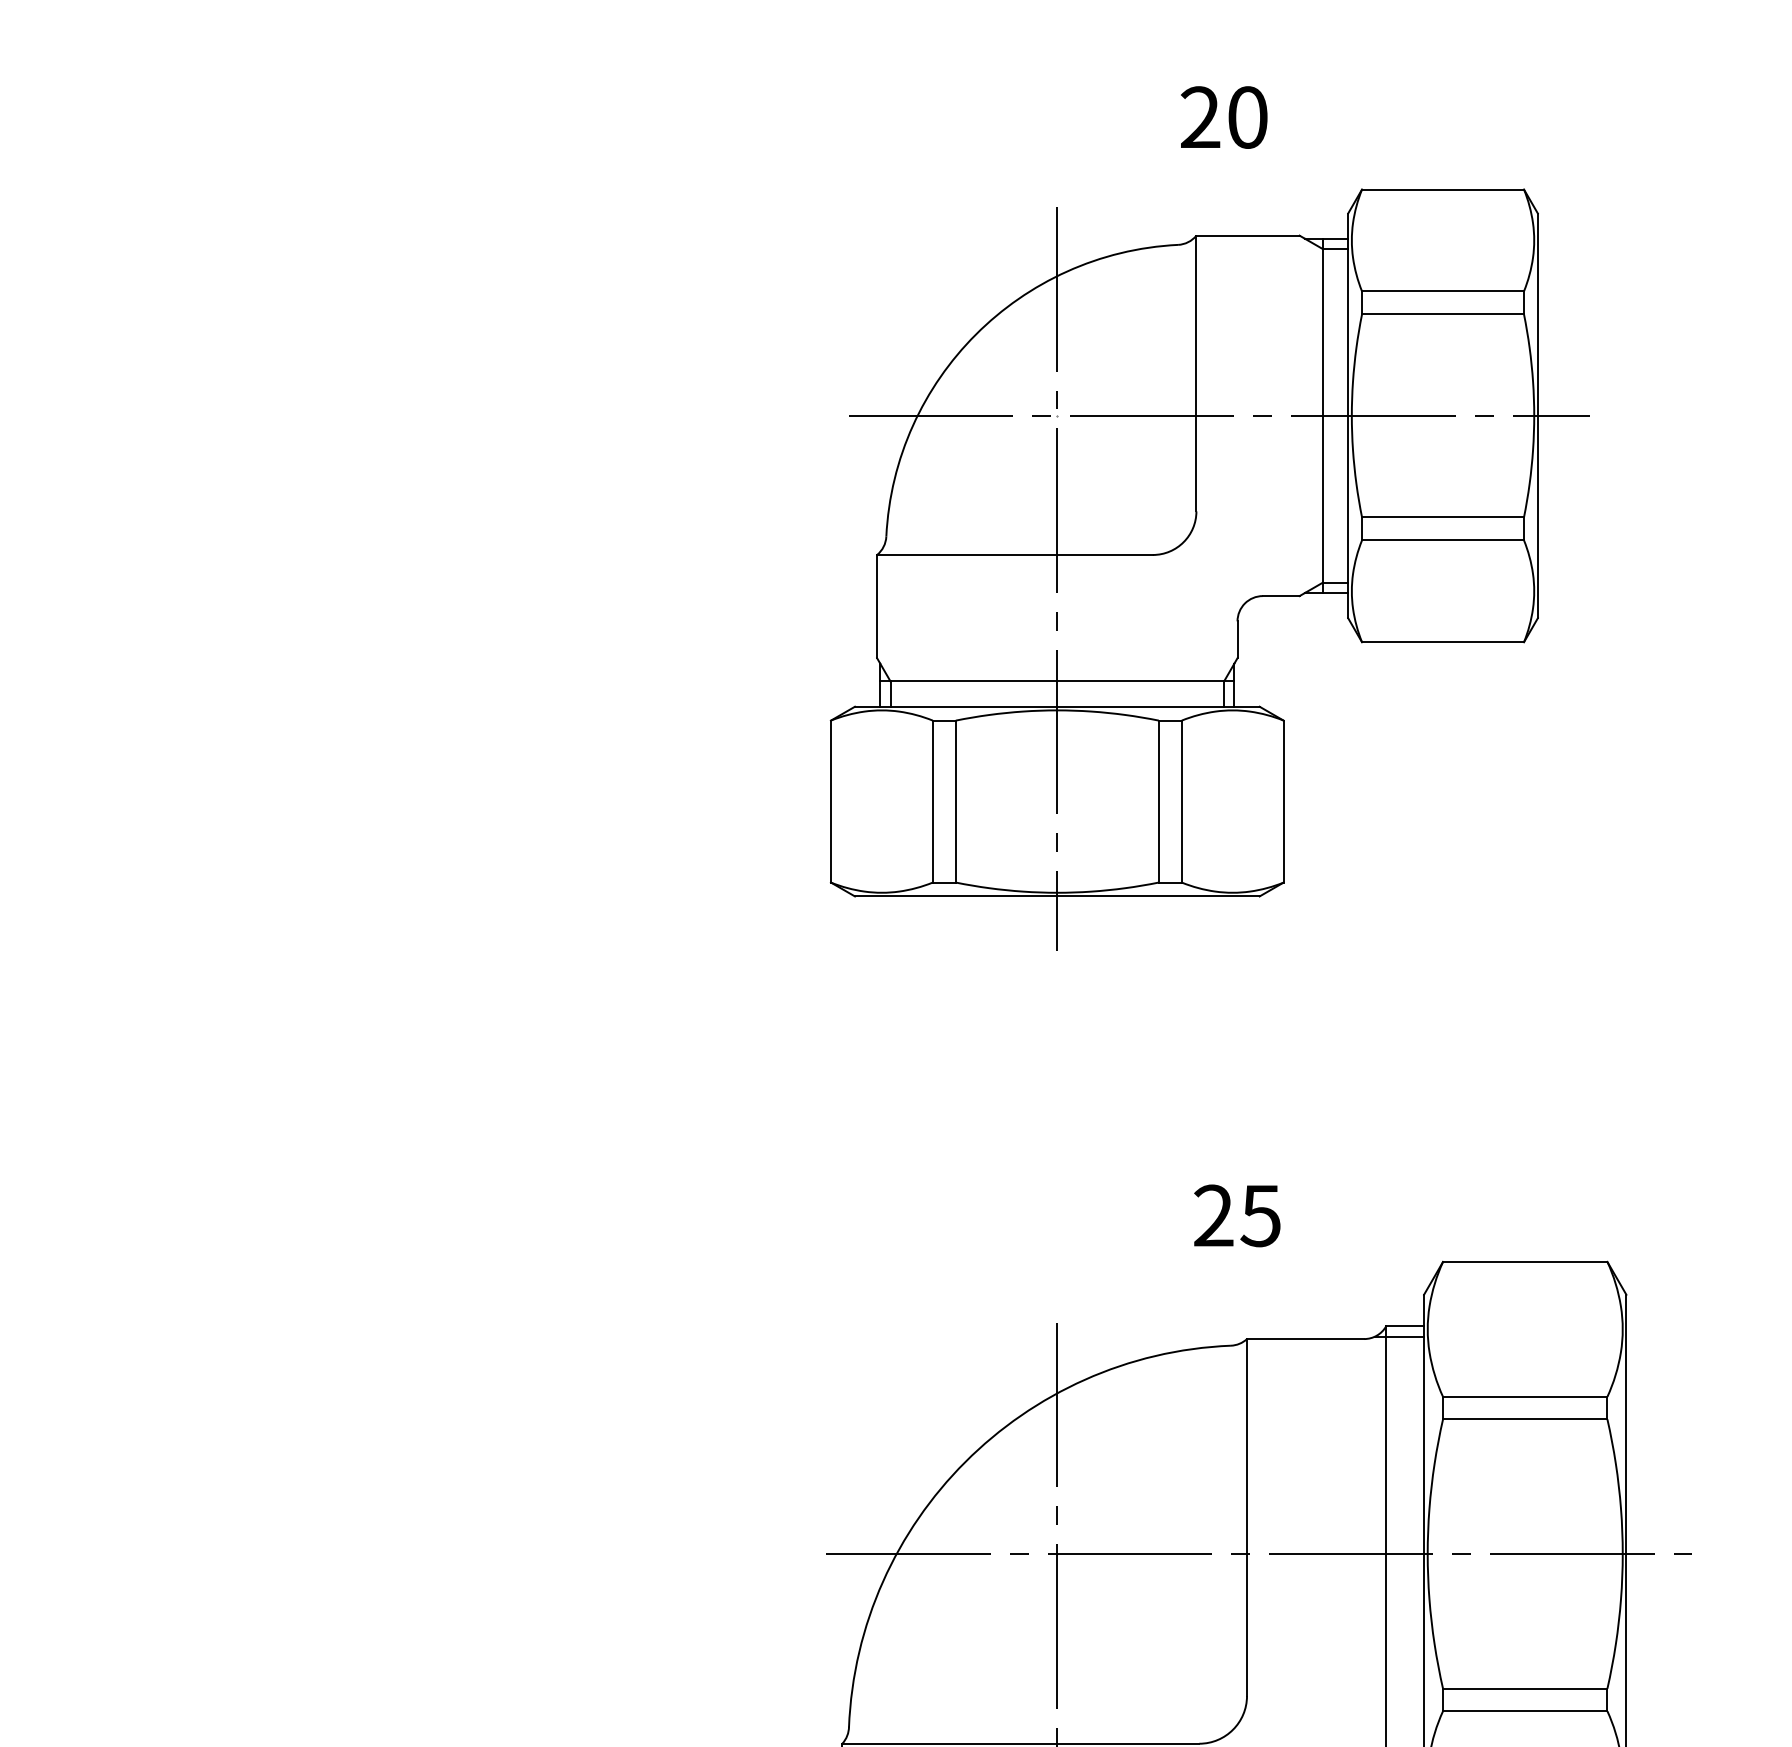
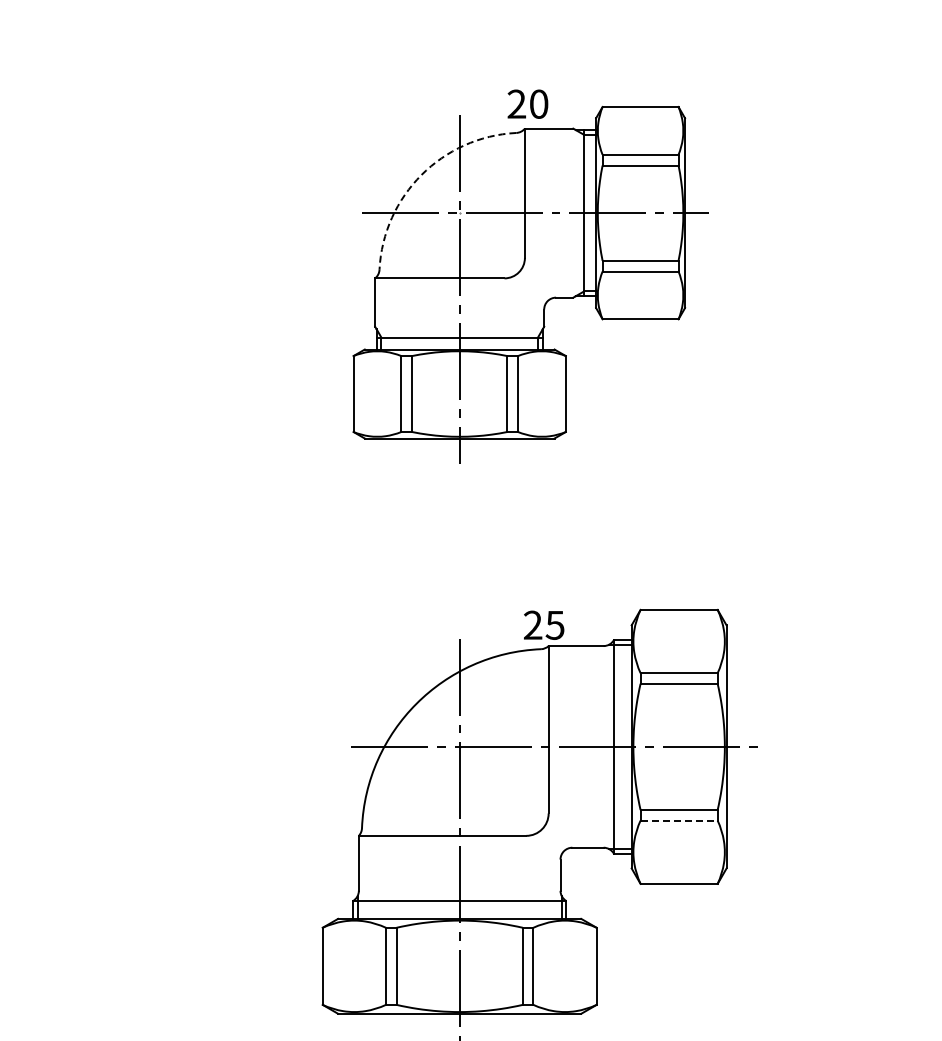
text: (1223, 115) -> (527, 103), moved
arc: (975, 335) -> (421, 175), solid -> dashed
text: (1238, 1214) -> (544, 624), moved
line: (1526, 1710) -> (679, 820), solid -> dashed

